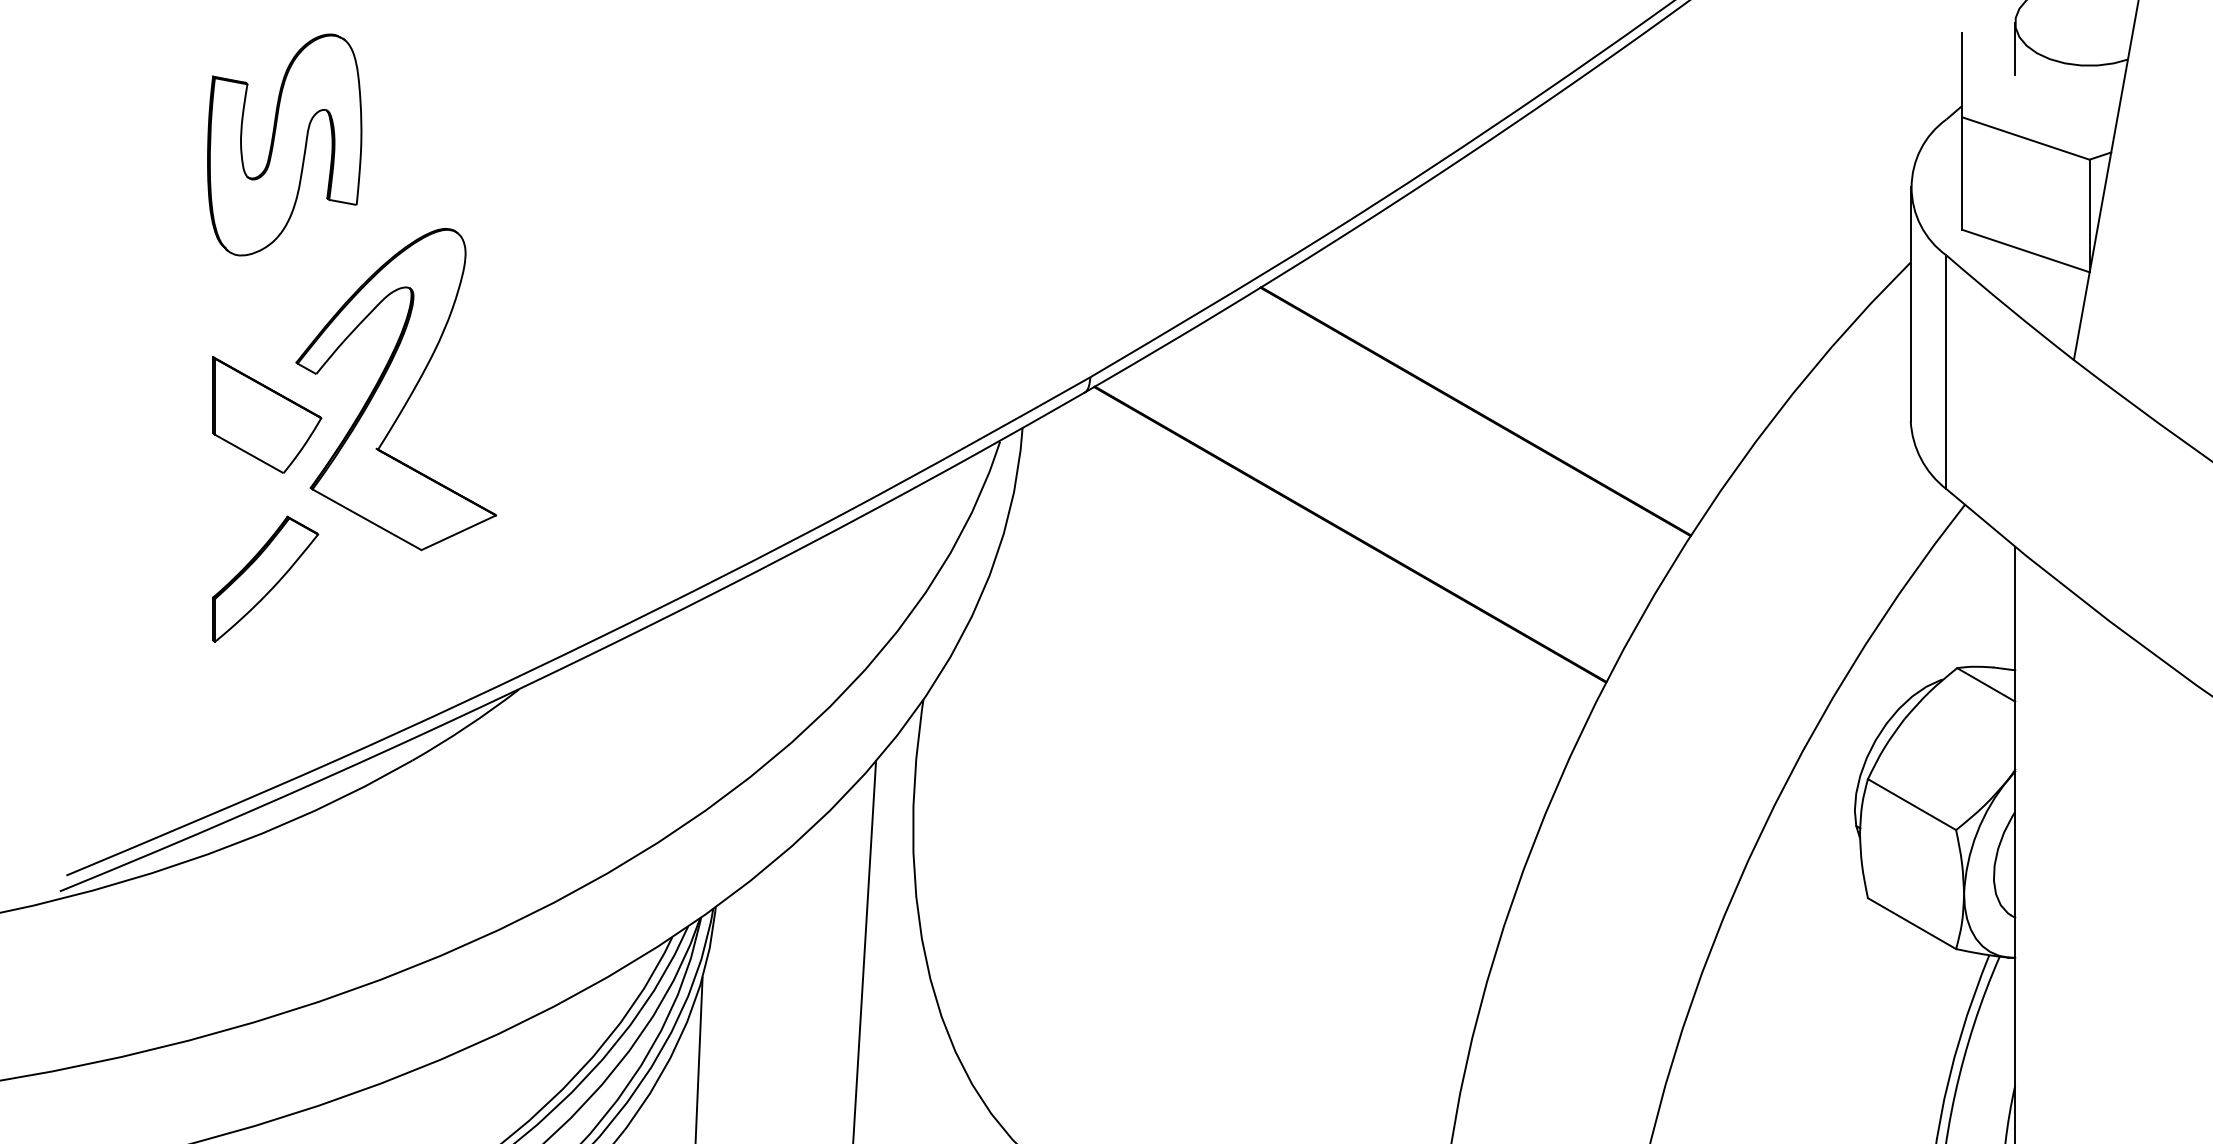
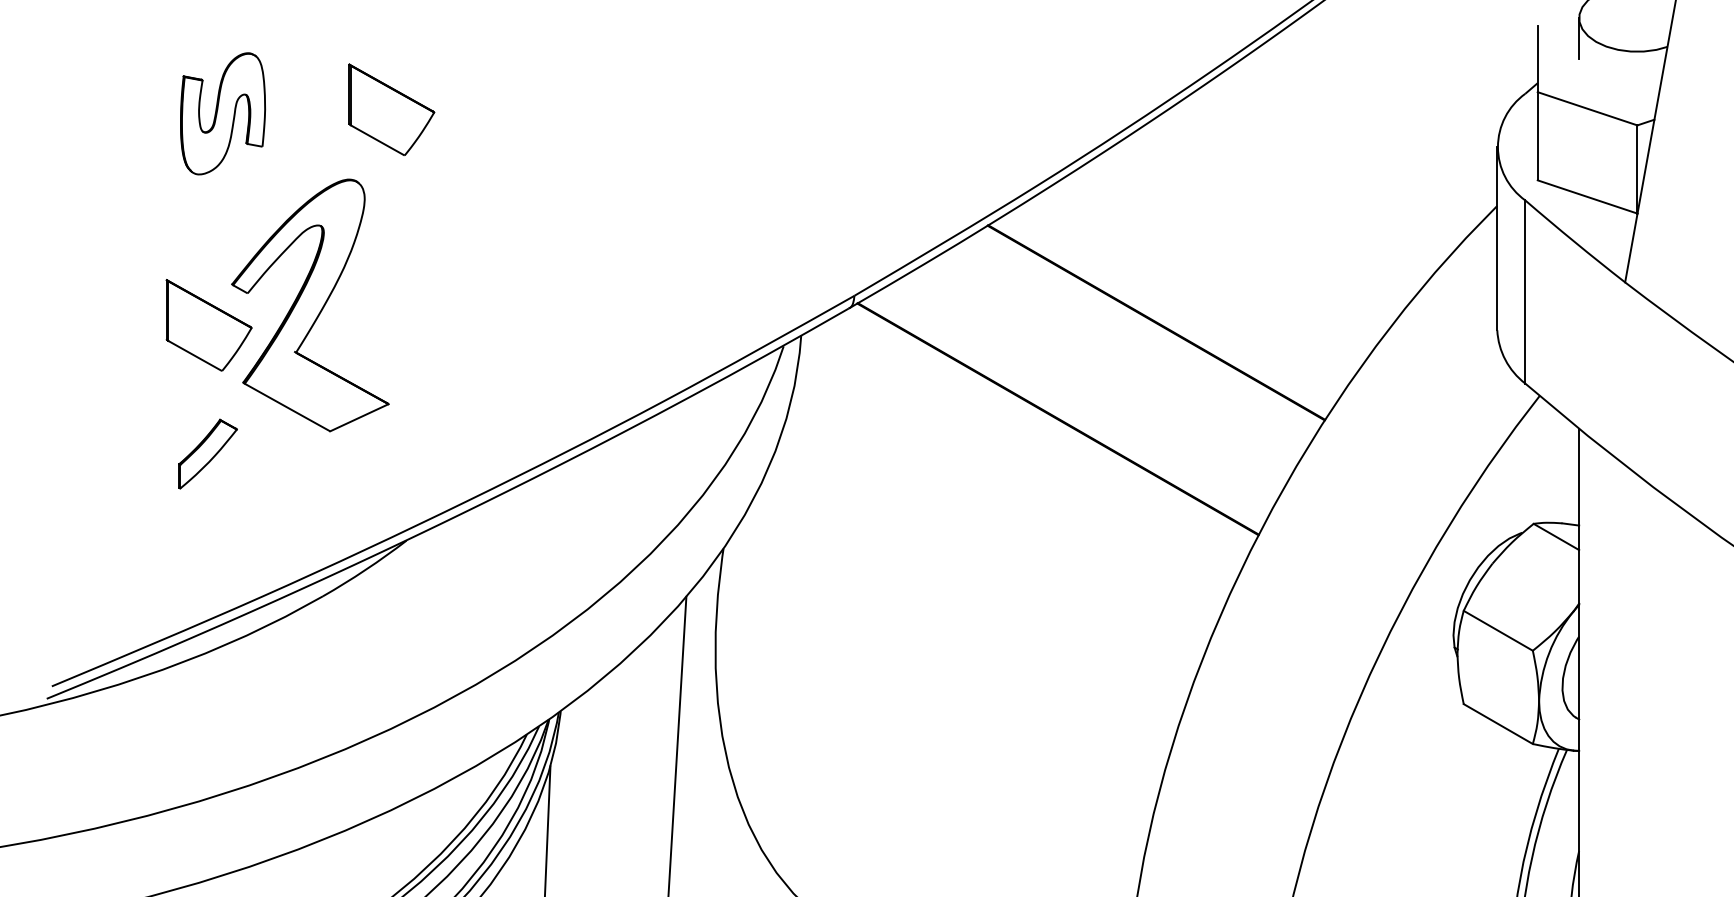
part: (500, 139) -> (392, 109), added
part: (284, 144) -> (222, 113), size x0.7
part: (265, 578) -> (207, 453), size x0.7

